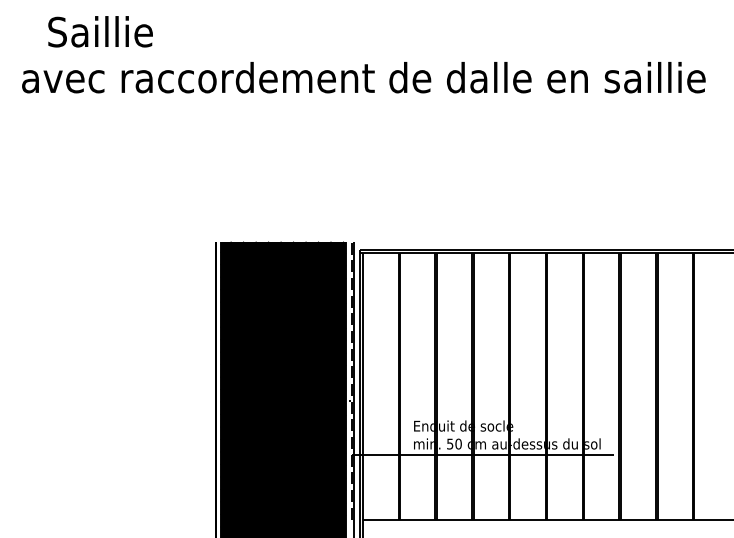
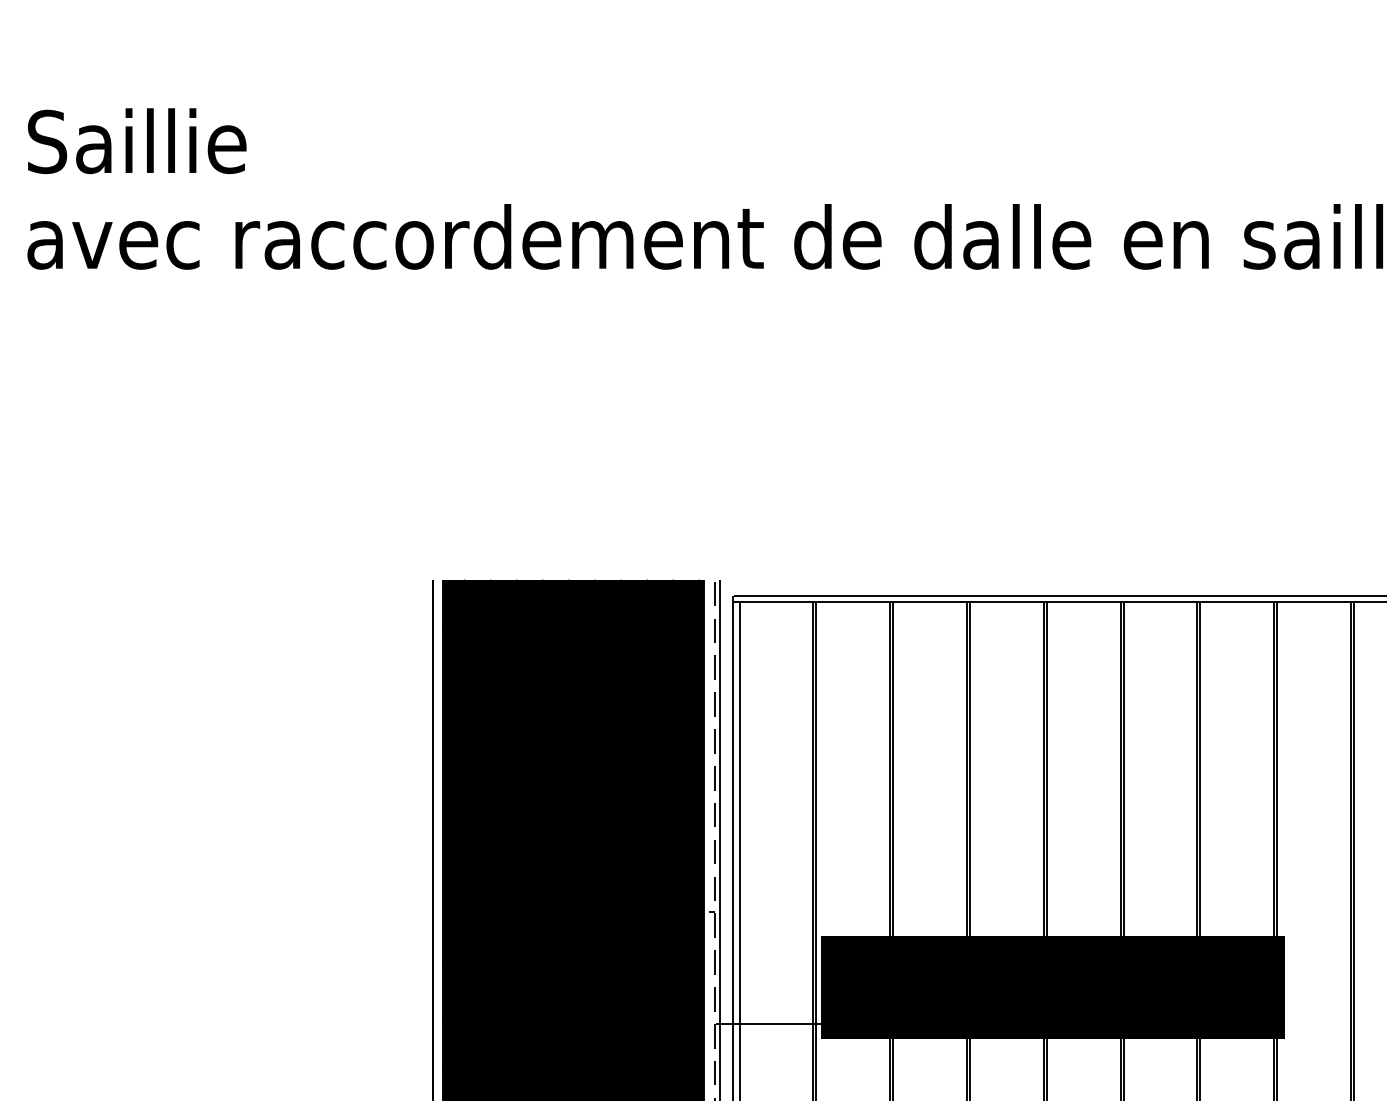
text: (100, 31) -> (136, 140), moved
fill: (513, 437) -> (1053, 987), added

